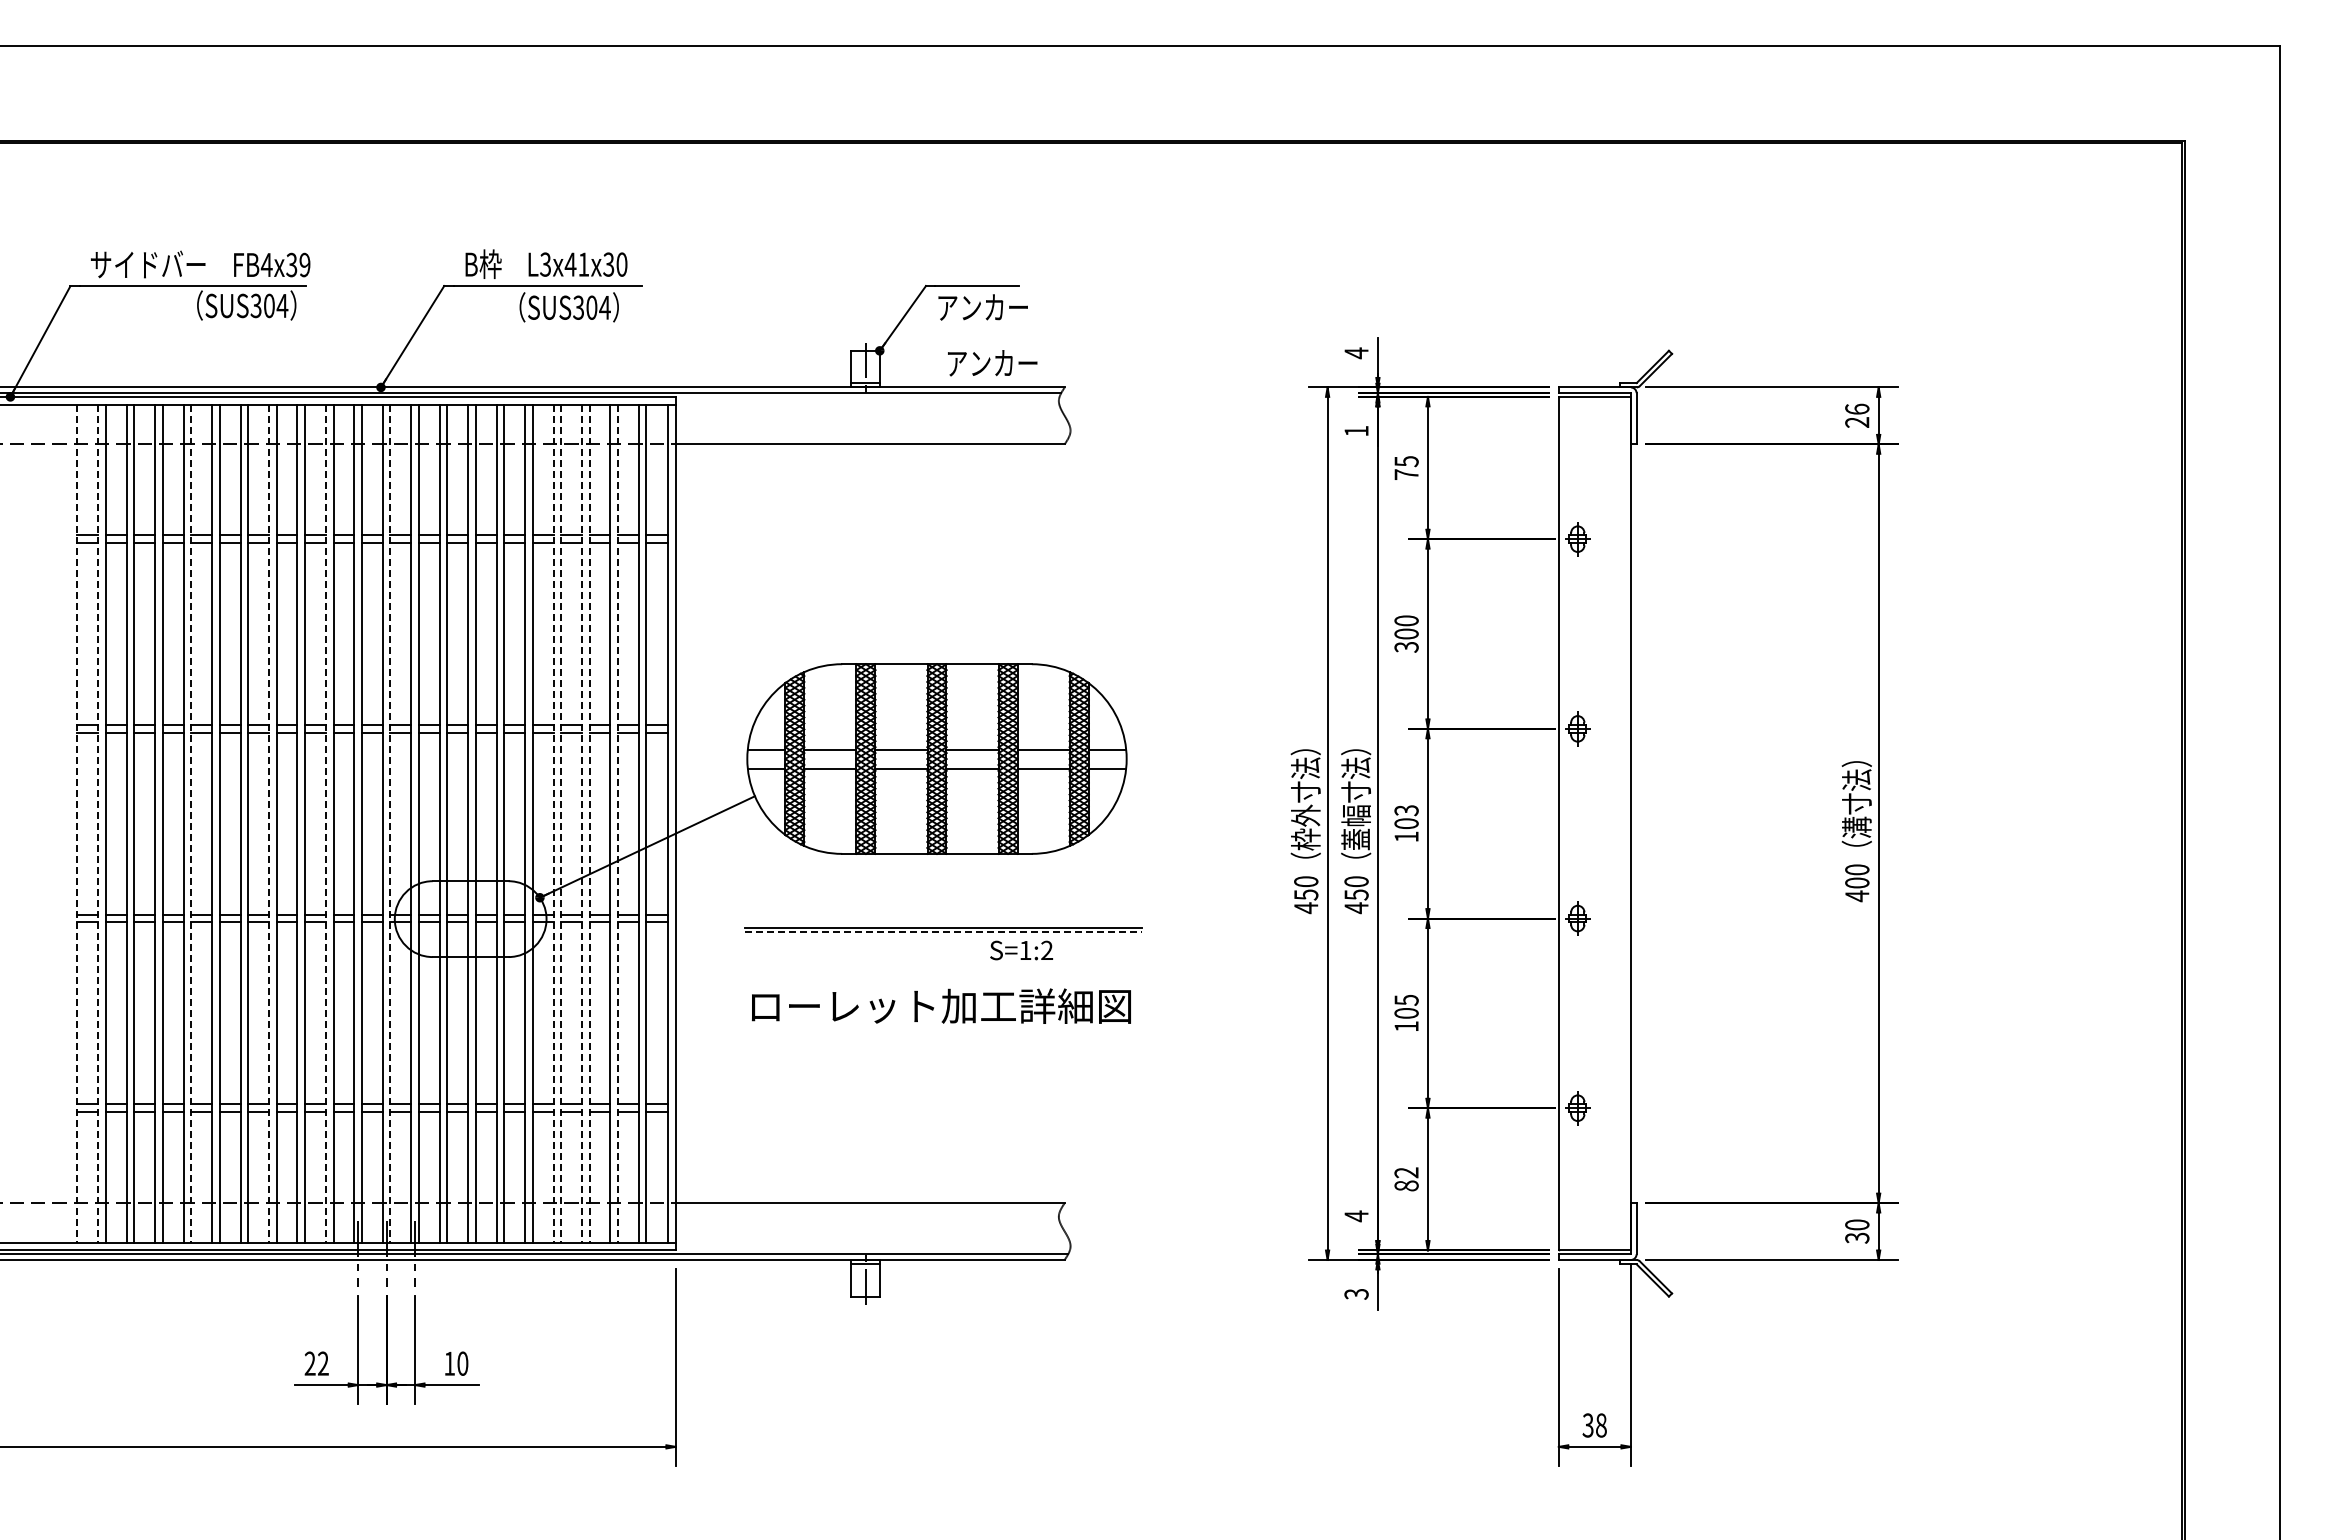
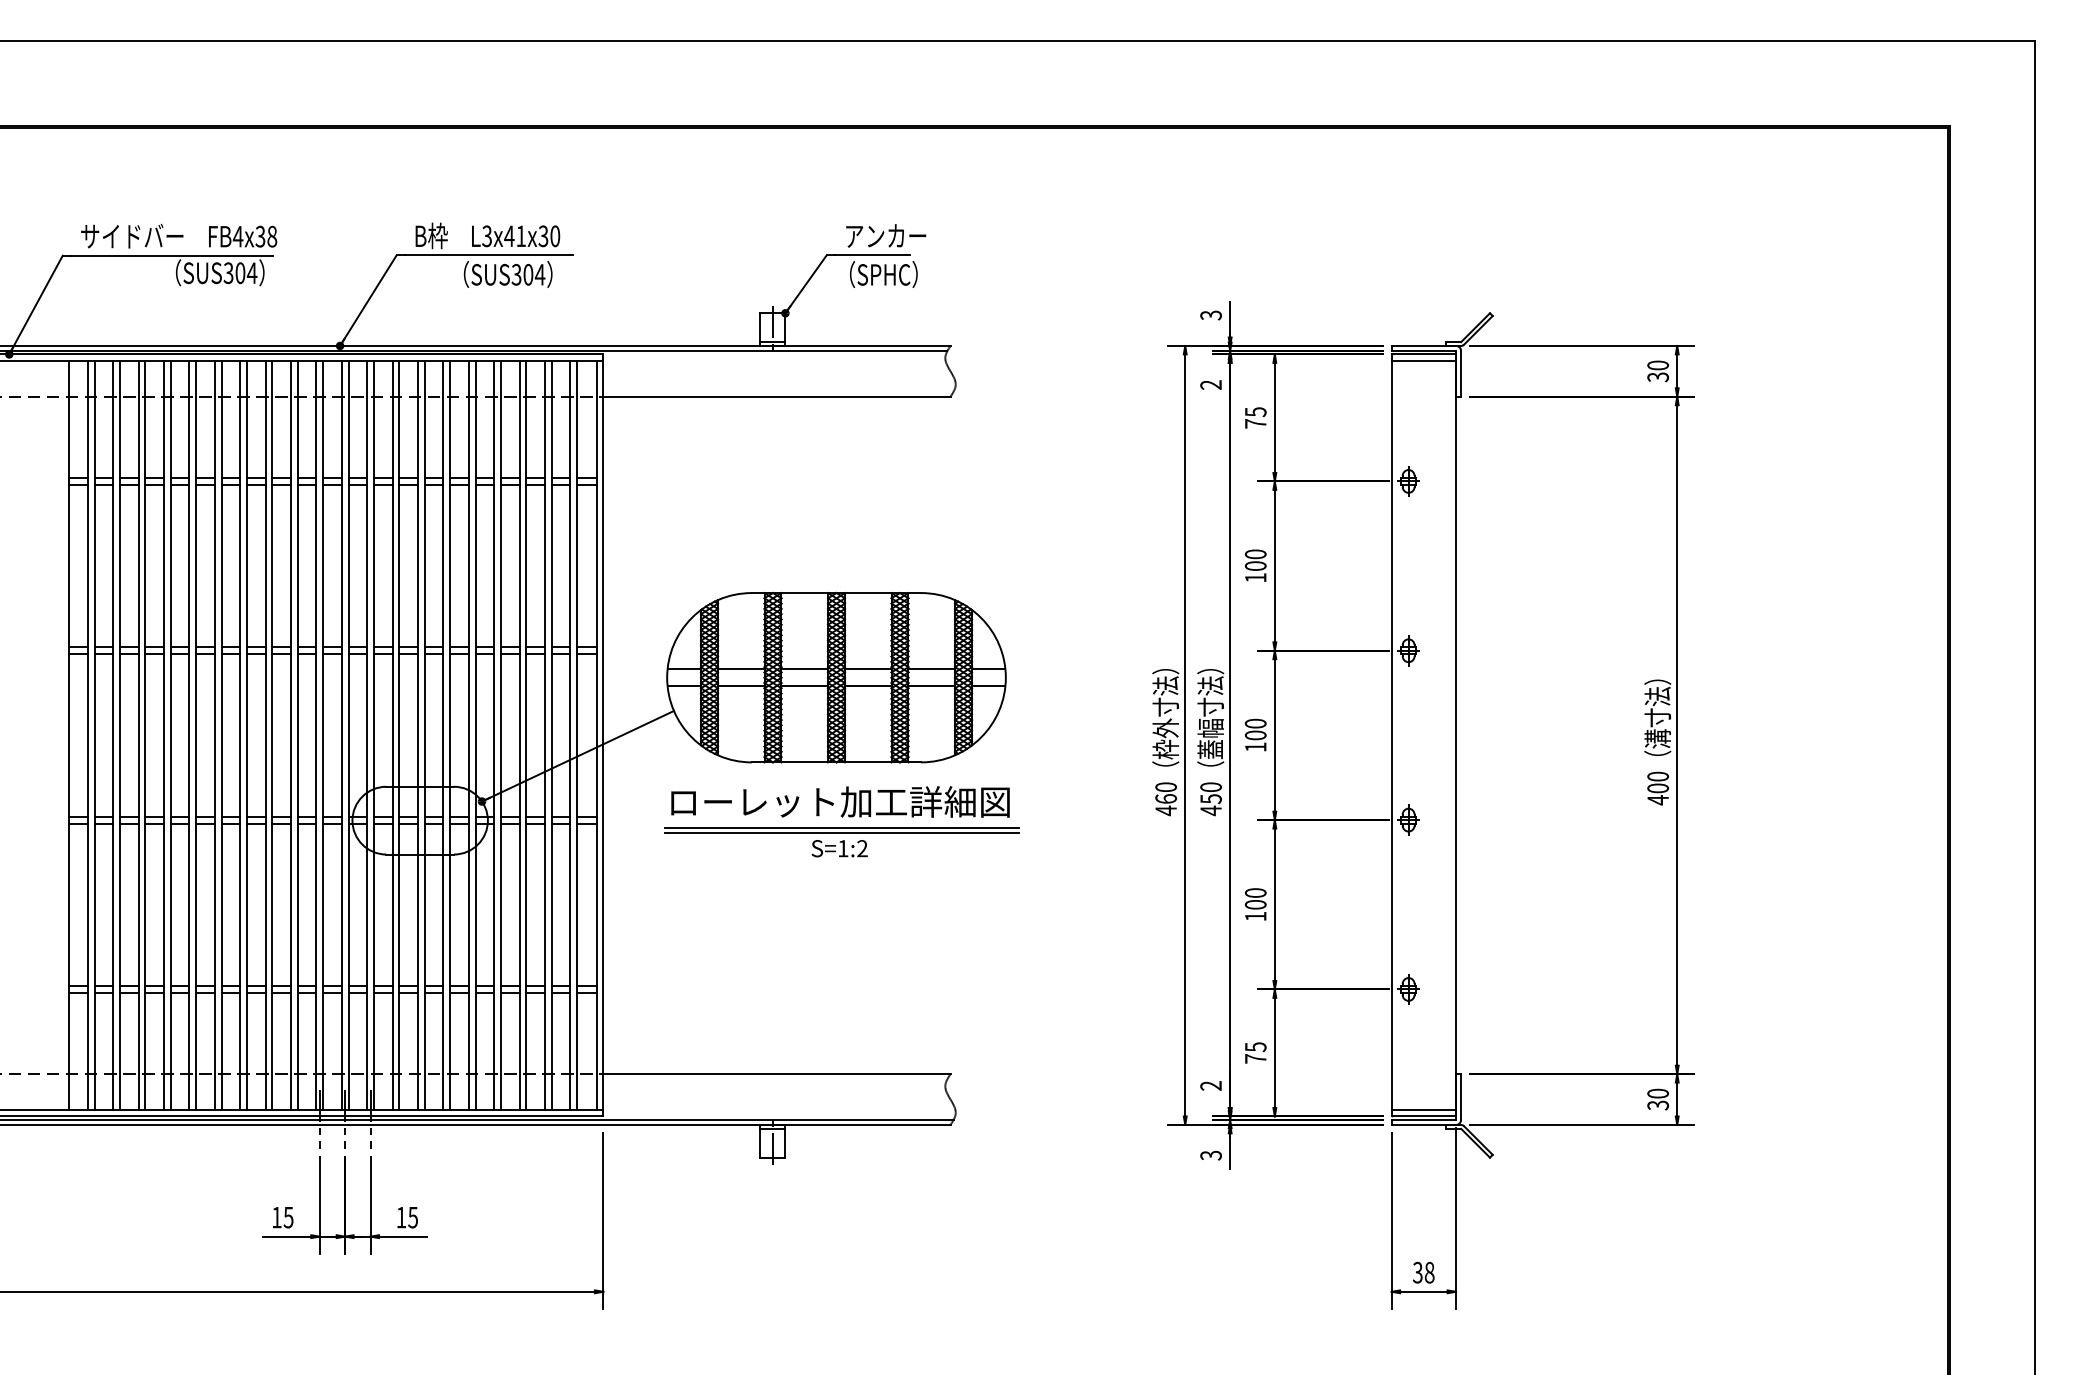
text: (304, 264) -> (271, 236), FB4x39 -> FB4x38
text: (982, 307) -> (877, 274), アンカー -> （SPHC）
text: (1356, 353) -> (1211, 315), 4 -> 3
text: (992, 363) -> (886, 236), moved
line: (1594, 404) -> (1423, 361), added
text: (1857, 415) -> (1658, 371), 26 -> 30
text: (1356, 430) -> (1211, 384), 1 -> 2
text: (1406, 647) -> (1255, 578), 300 -> 100
text: (1406, 810) -> (1255, 723), 103 -> 100
line: (77, 824) -> (69, 736), dashed -> solid
line: (98, 824) -> (87, 736), dashed -> solid
line: (191, 824) -> (170, 736), dashed -> solid
line: (269, 824) -> (240, 736), dashed -> solid
line: (325, 824) -> (290, 736), dashed -> solid
line: (390, 824) -> (348, 736), dashed -> solid
line: (553, 824) -> (494, 736), dashed -> solid
line: (561, 824) -> (501, 736), dashed -> solid
line: (581, 824) -> (519, 736), dashed -> solid
line: (589, 824) -> (526, 736), dashed -> solid
line: (618, 824) -> (552, 736), dashed -> solid
text: (1306, 894) -> (1166, 798), 450 -> 460
line: (944, 932) -> (843, 832), dashed -> solid
text: (1021, 950) -> (839, 848), moved
text: (1406, 999) -> (1255, 892), 105 -> 100
text: (941, 1005) -> (840, 801), moved
text: (1406, 1179) -> (1255, 1053), 82 -> 75
text: (1356, 1216) -> (1211, 1086), 4 -> 2
line: (1594, 1242) -> (1423, 1109), added
text: (316, 1363) -> (282, 1217), 22 -> 15
text: (462, 1363) -> (412, 1217), 10 -> 15

